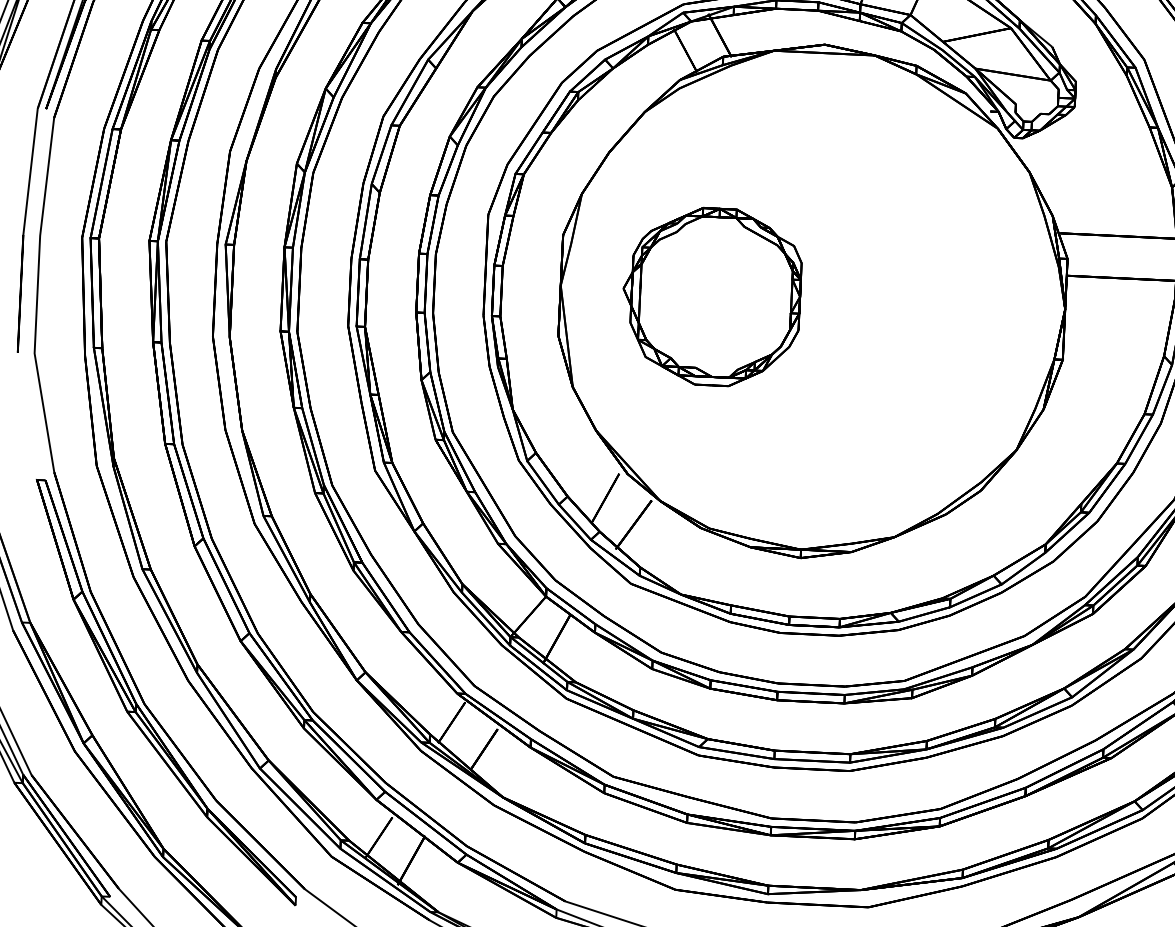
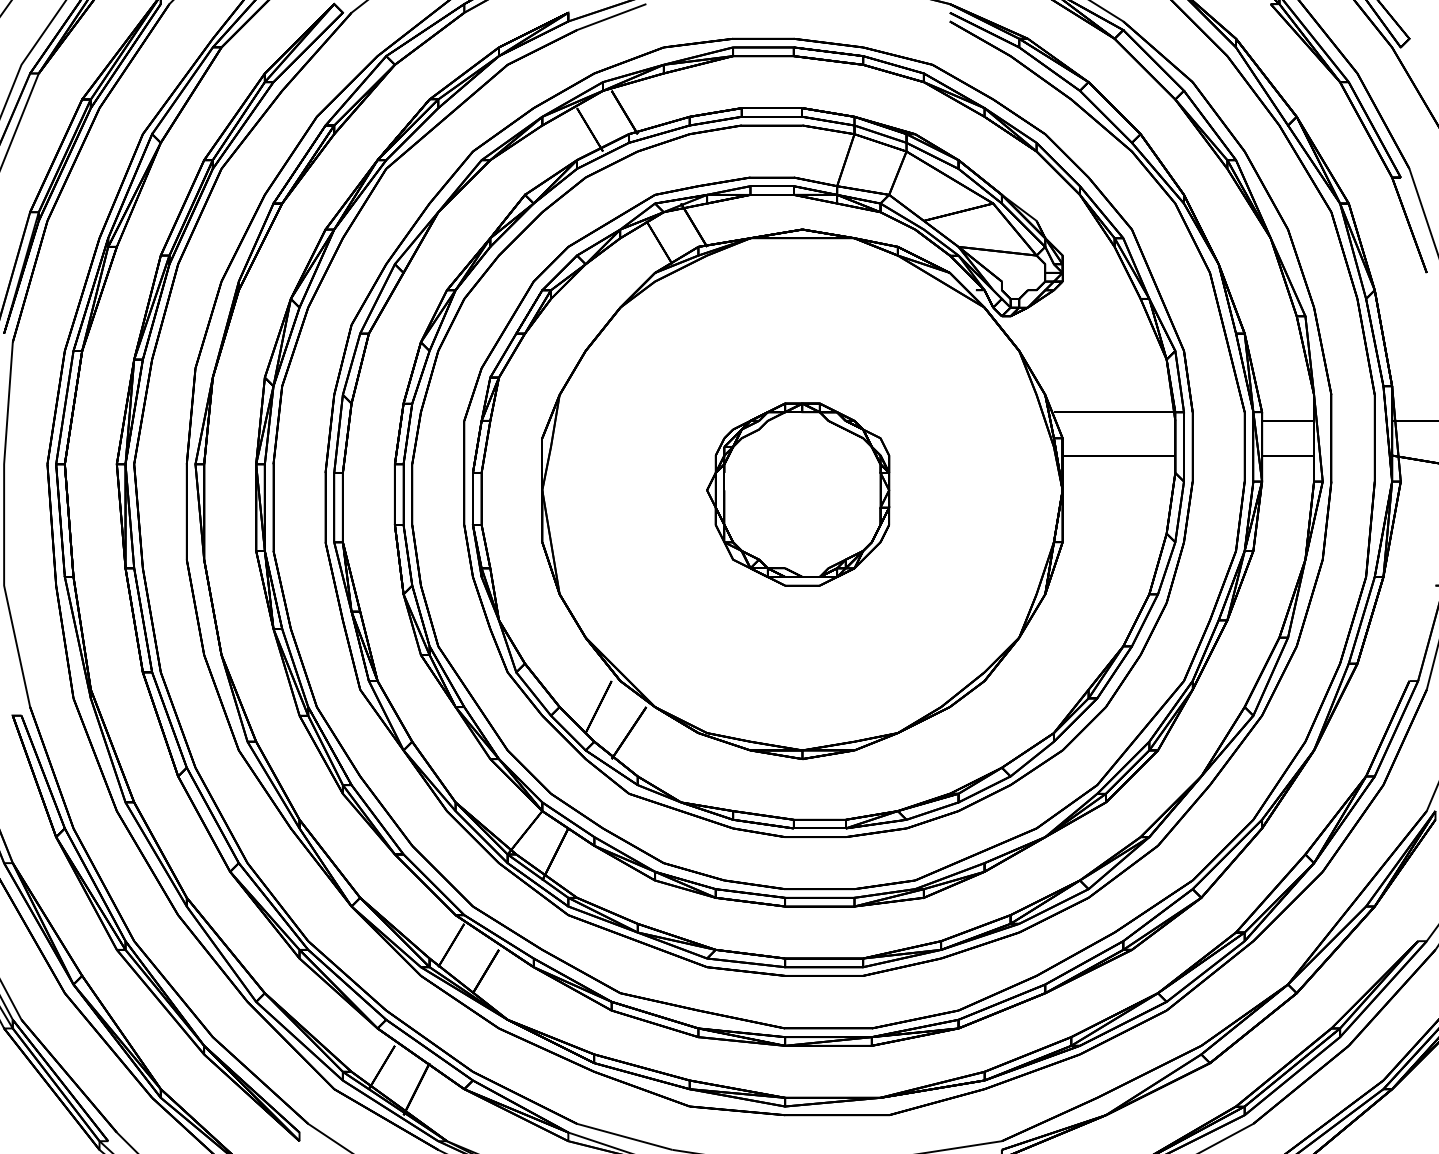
part: (711, 296) -> (798, 494), moved

